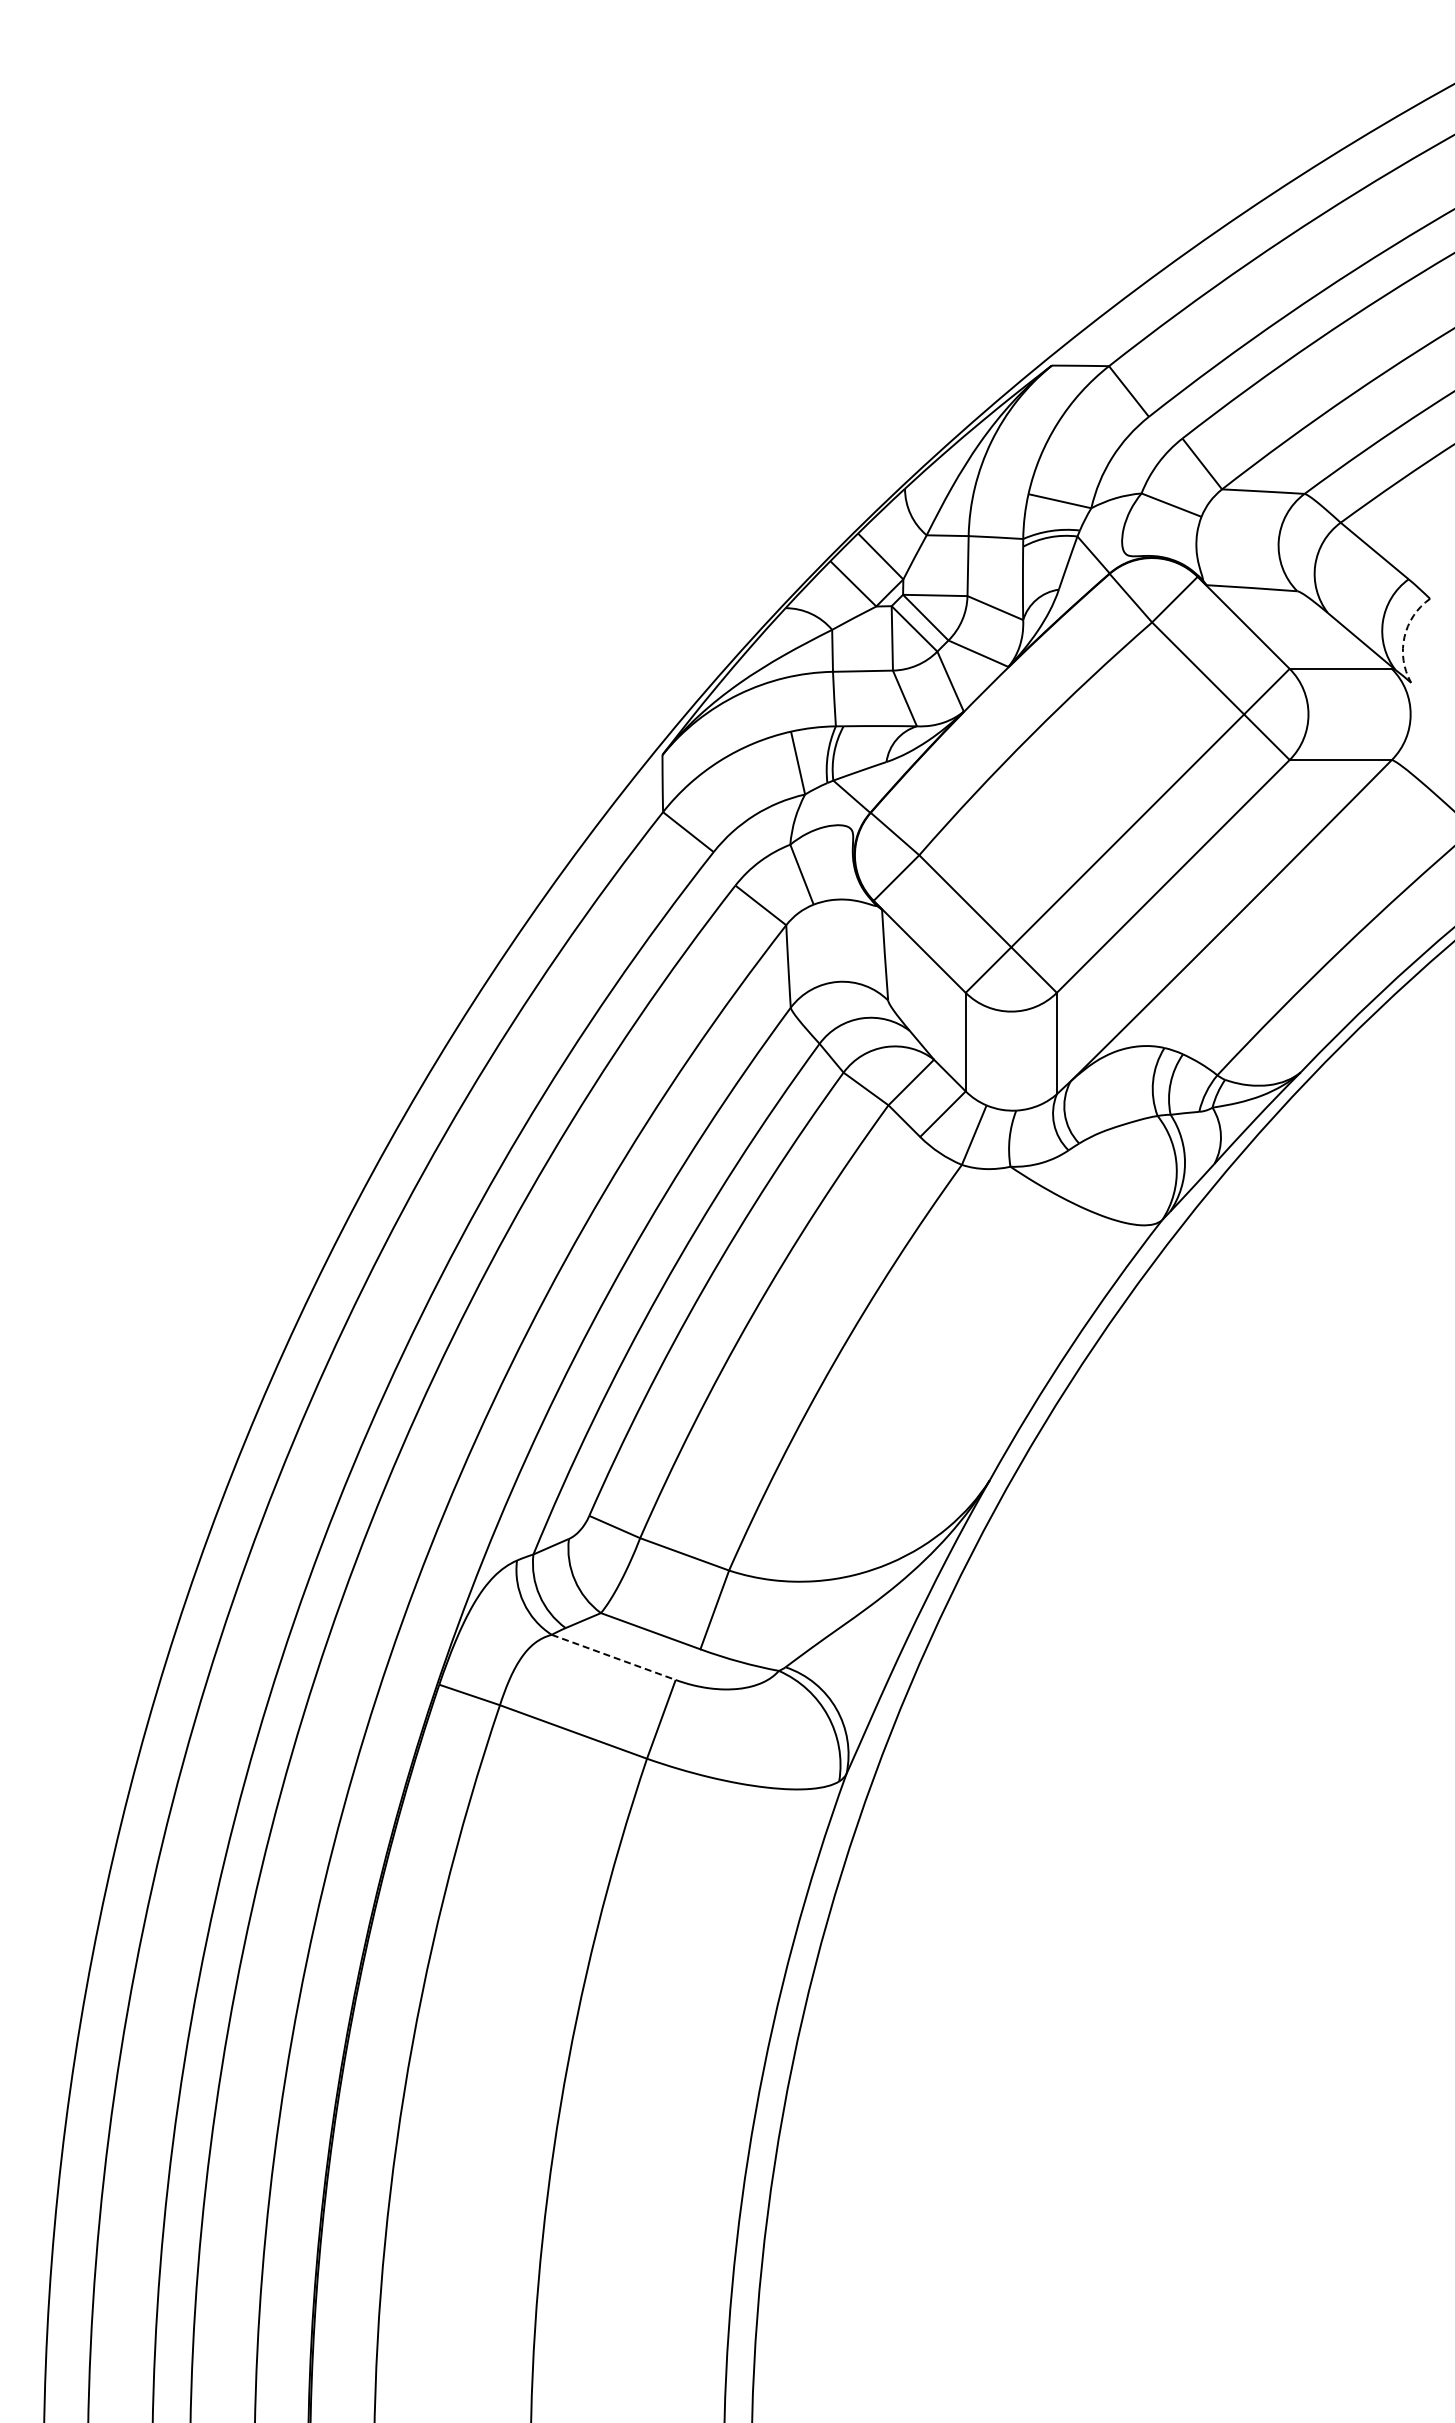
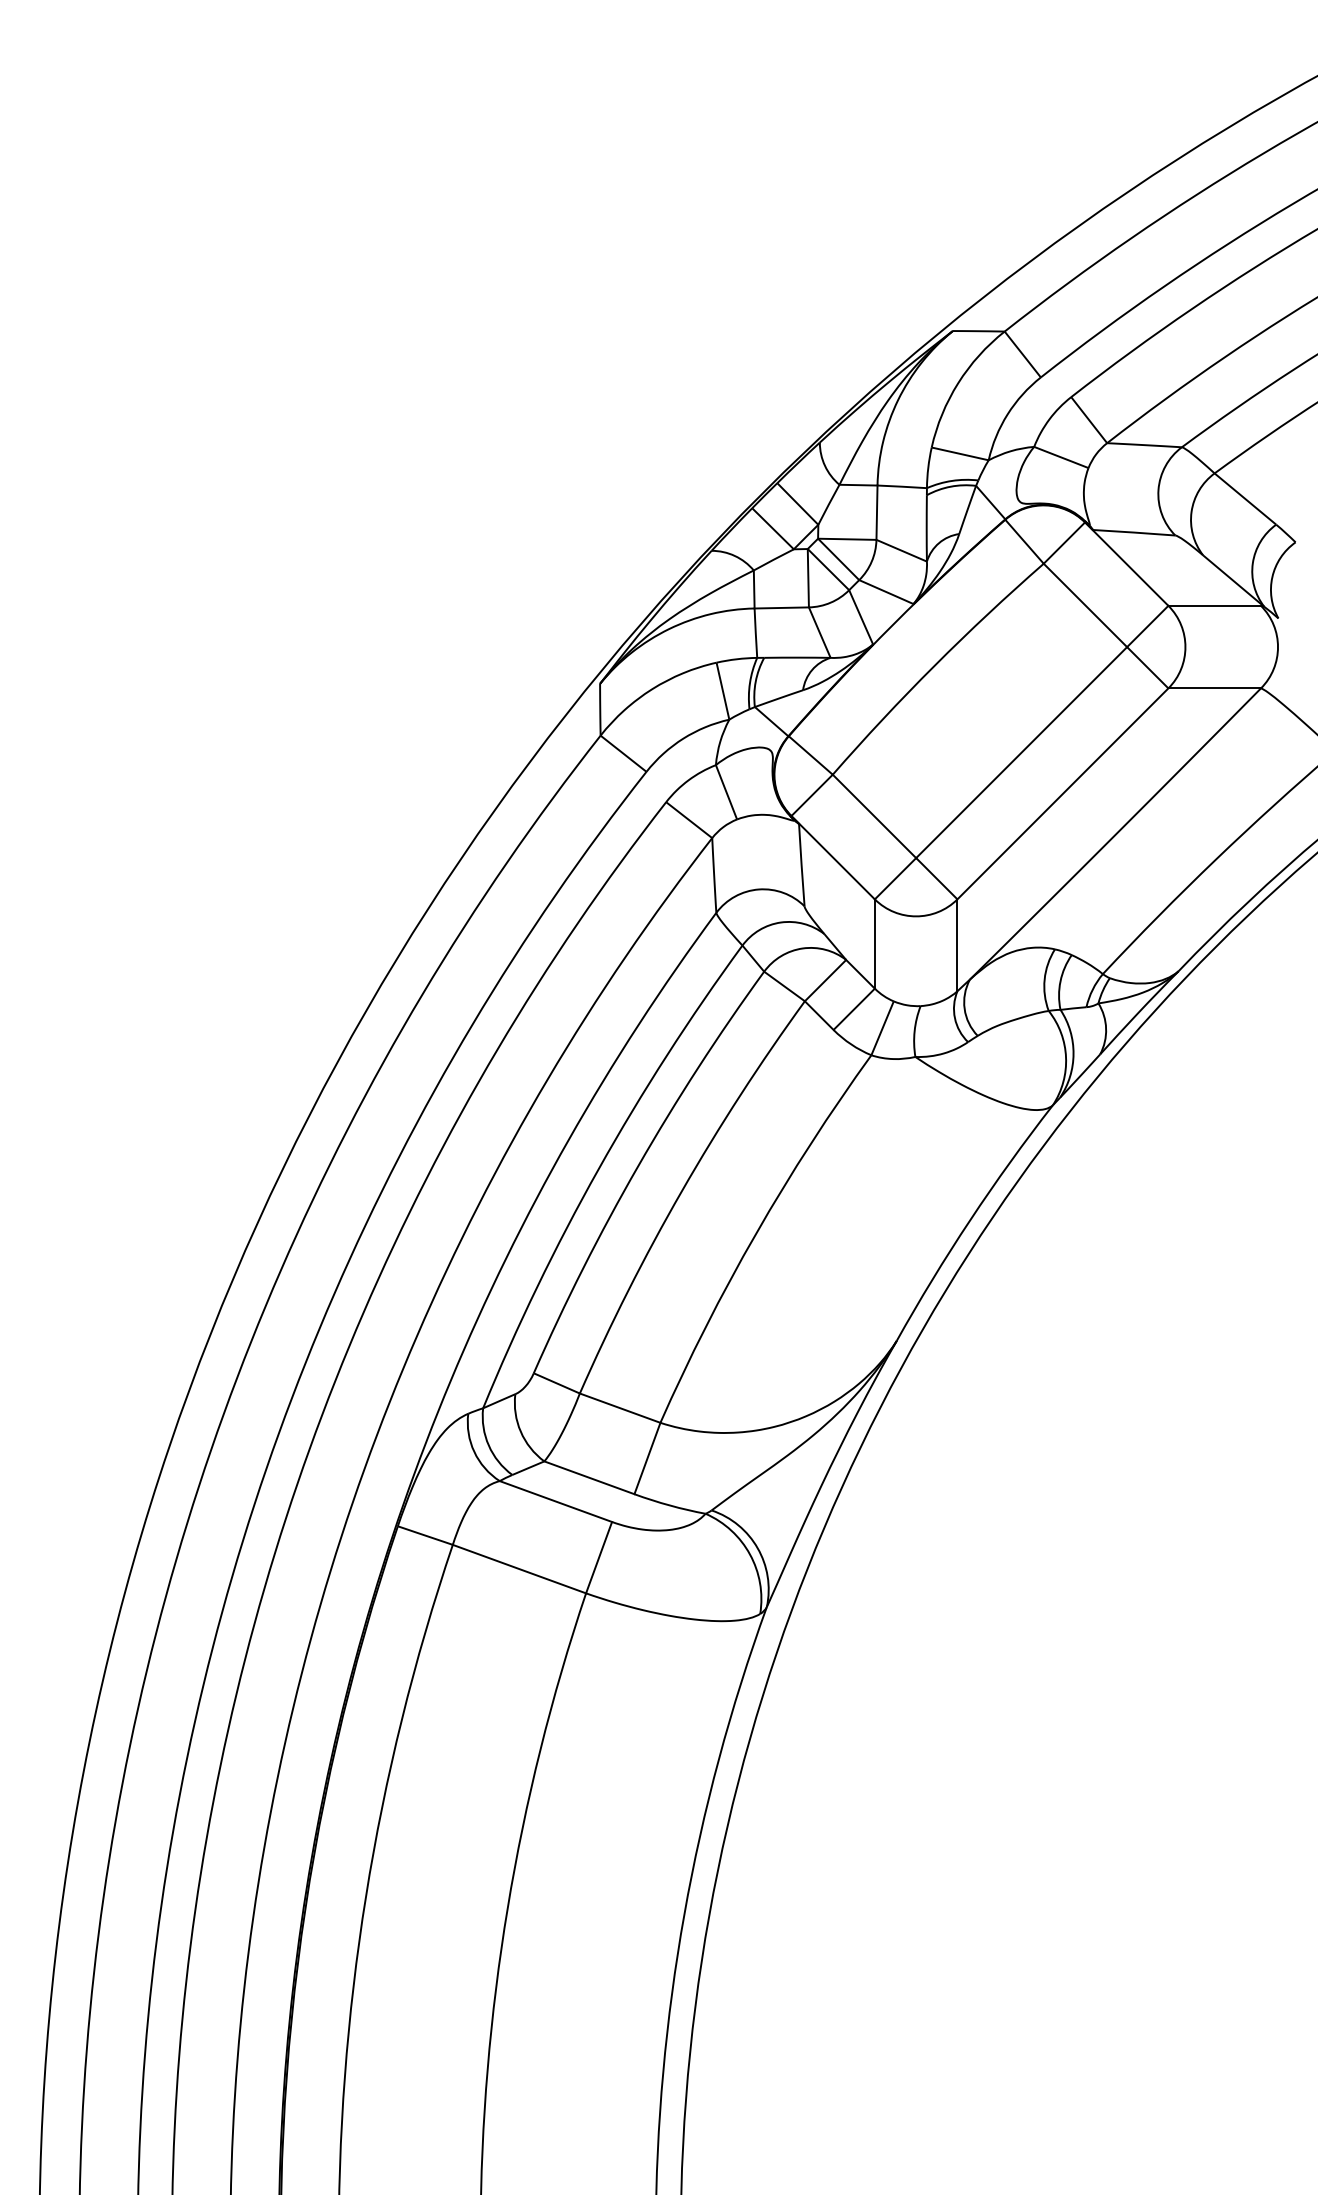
arc: (1404, 637) -> (1272, 577), dashed -> solid
line: (613, 1657) -> (555, 1501), dashed -> solid

